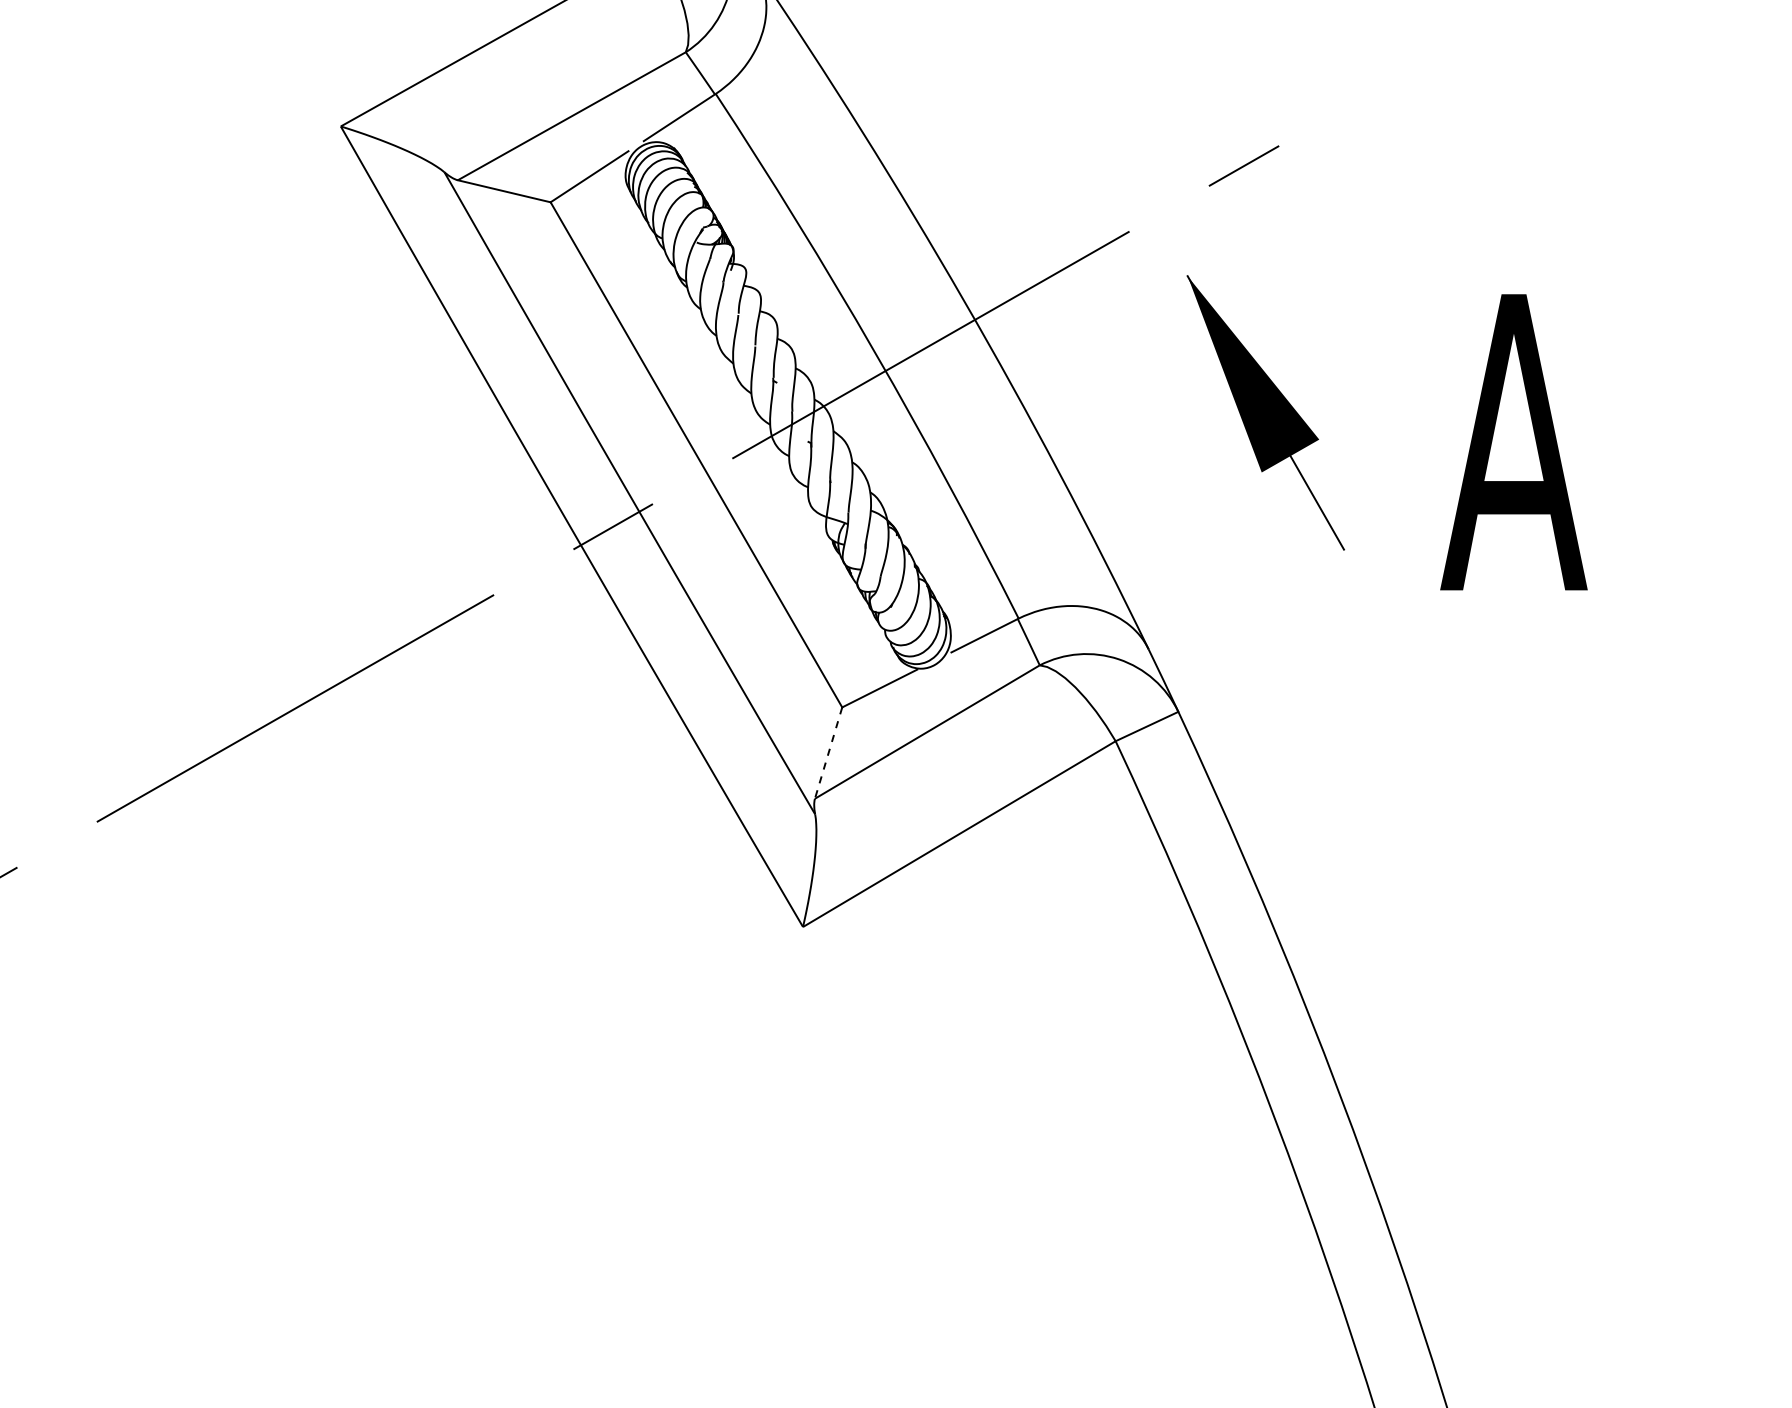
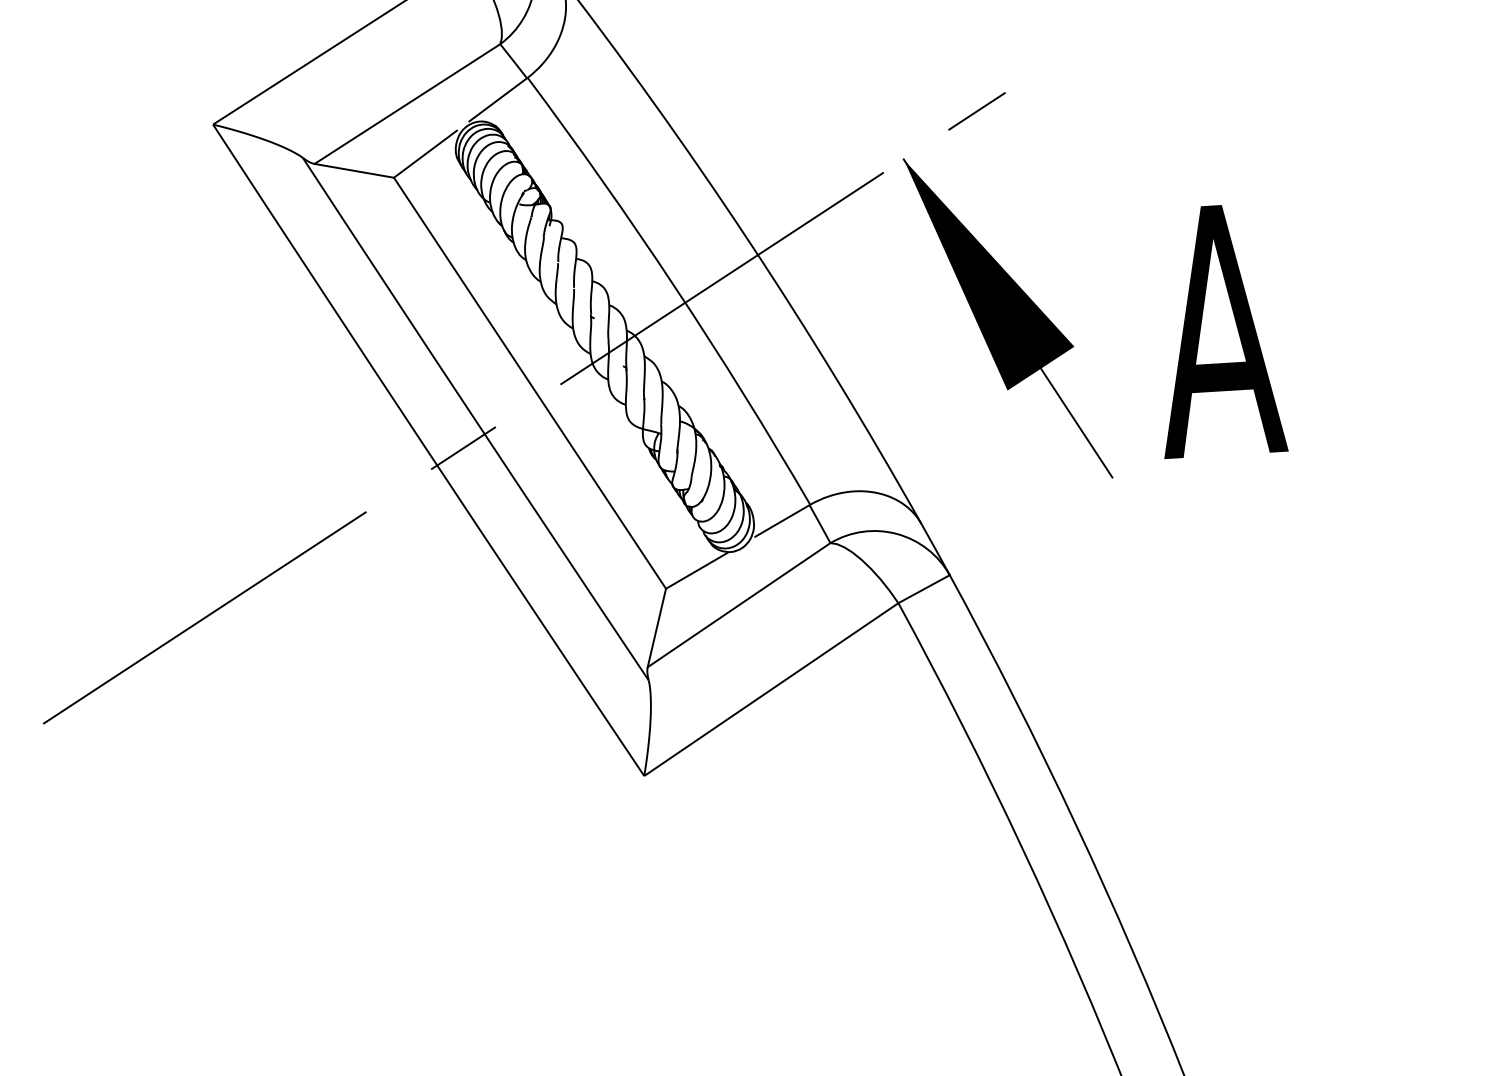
part: (1265, 412) -> (1007, 318), size x1.43
line: (828, 753) -> (656, 628), dashed -> solid

